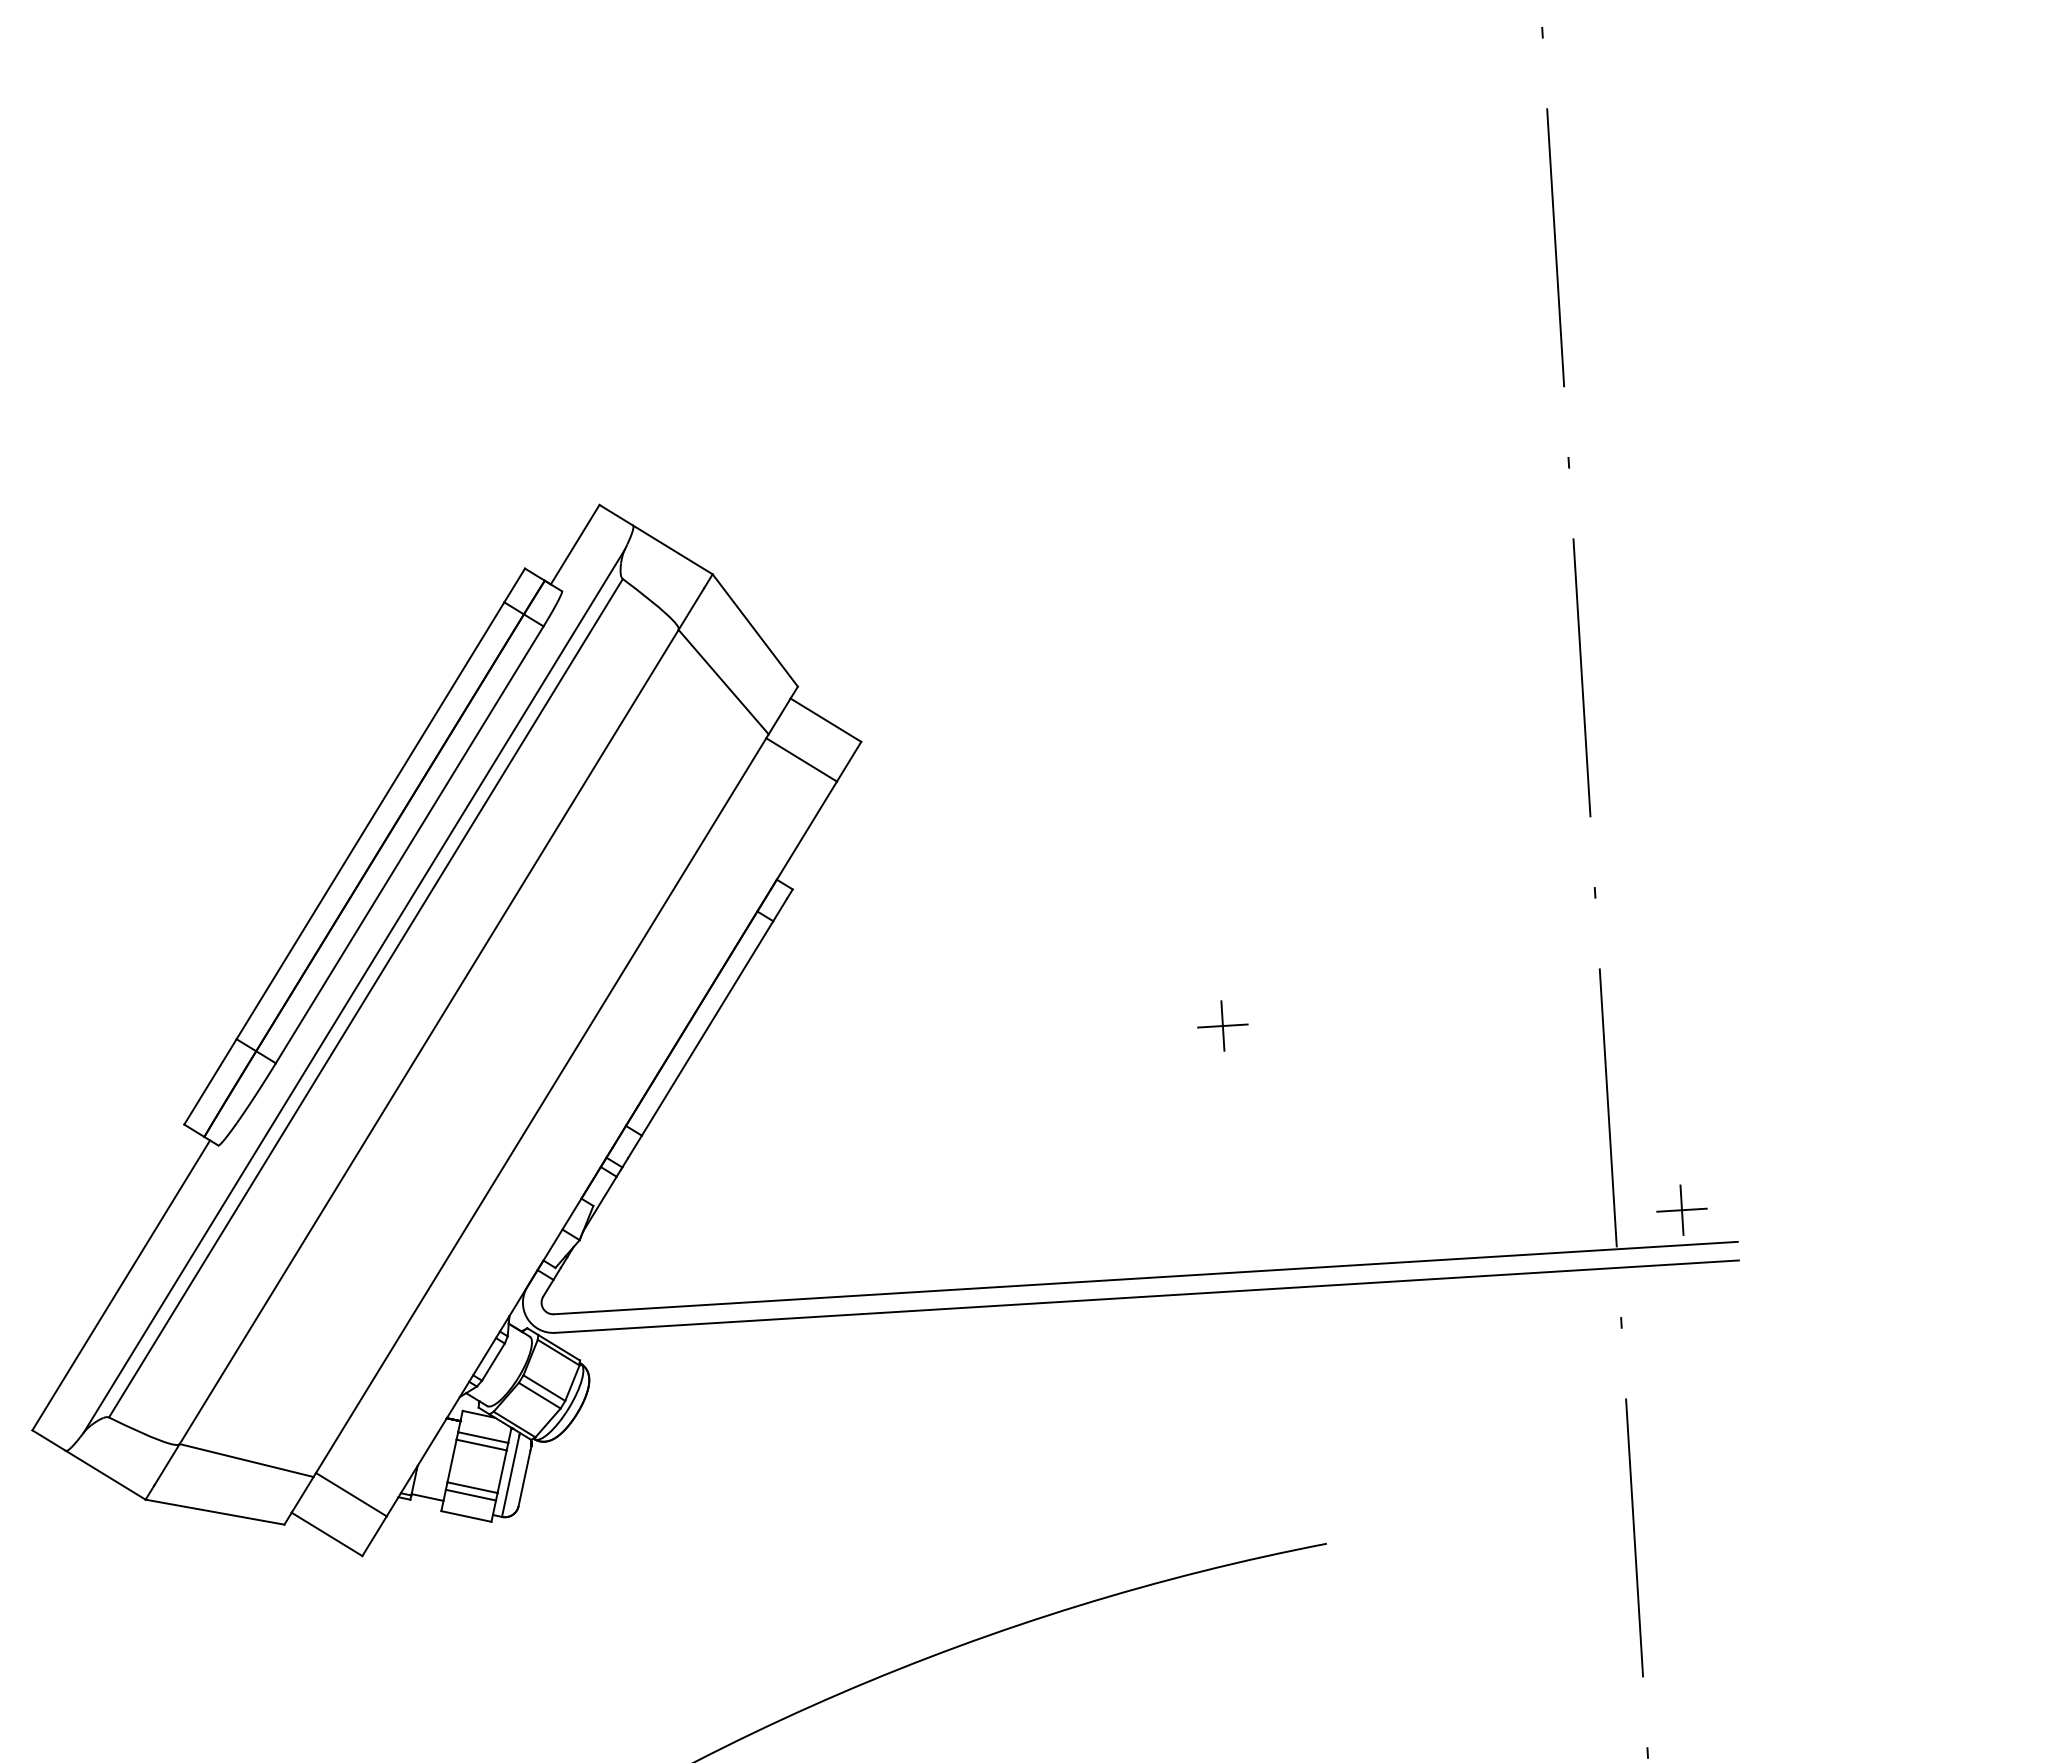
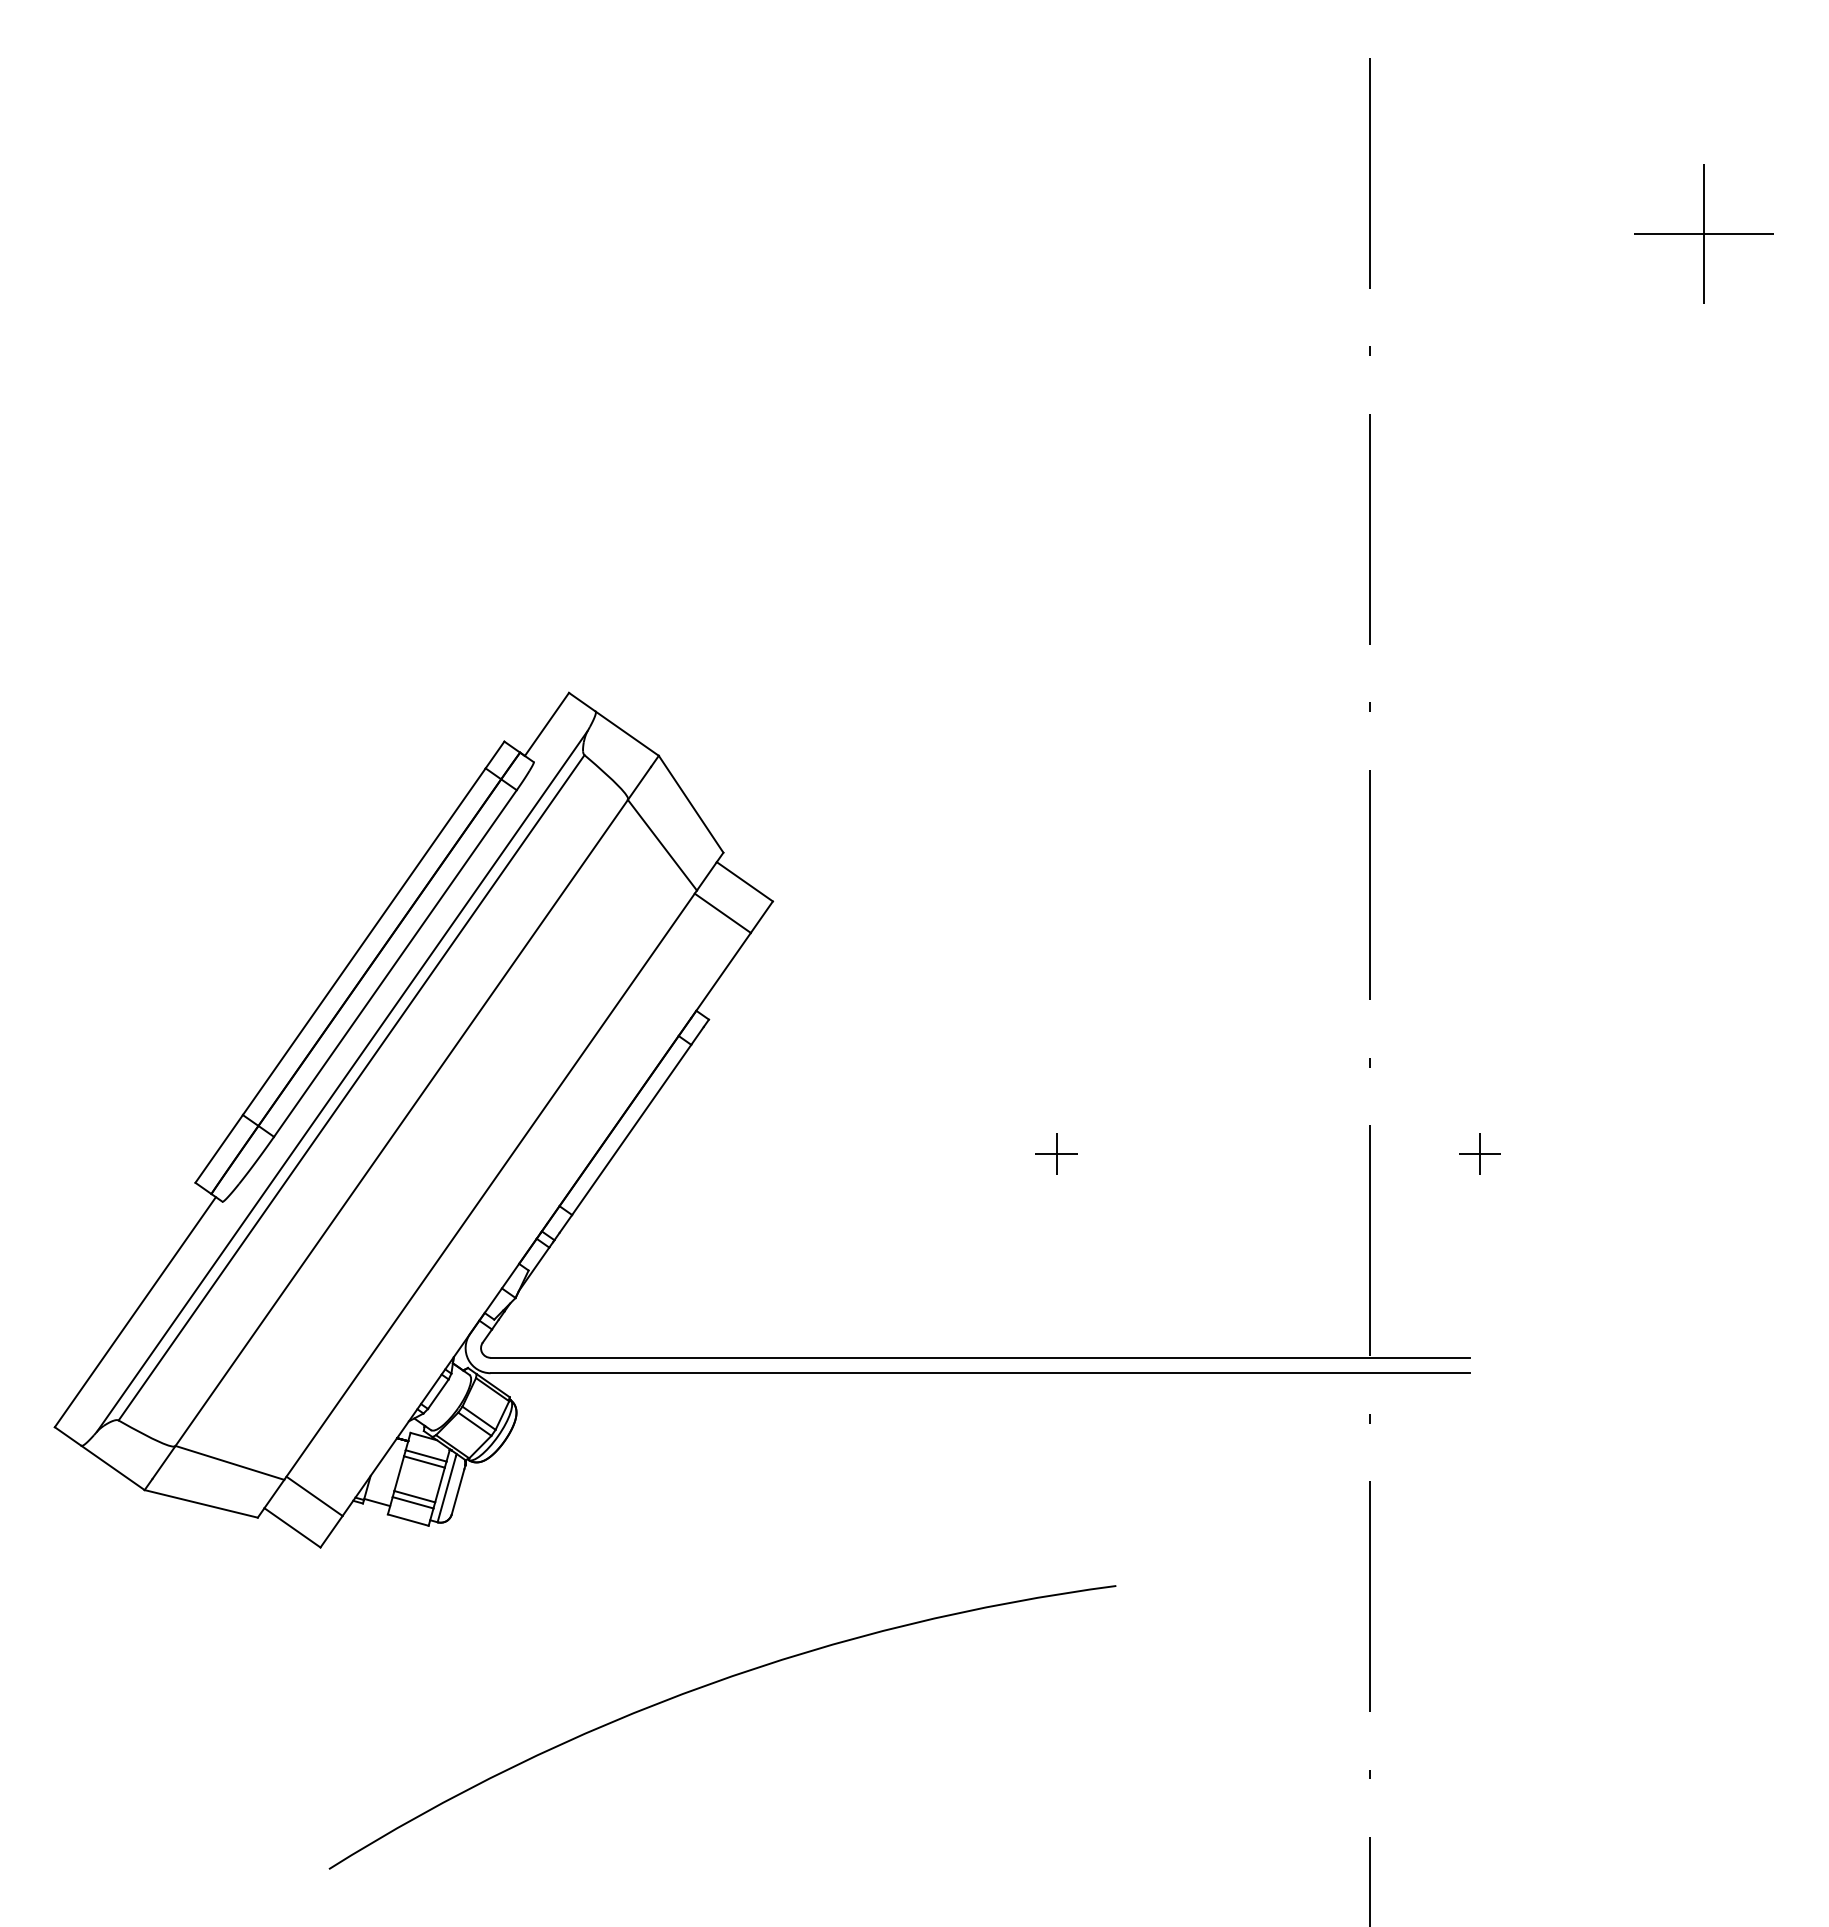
part: (1681, 1209) -> (1479, 1153), moved

